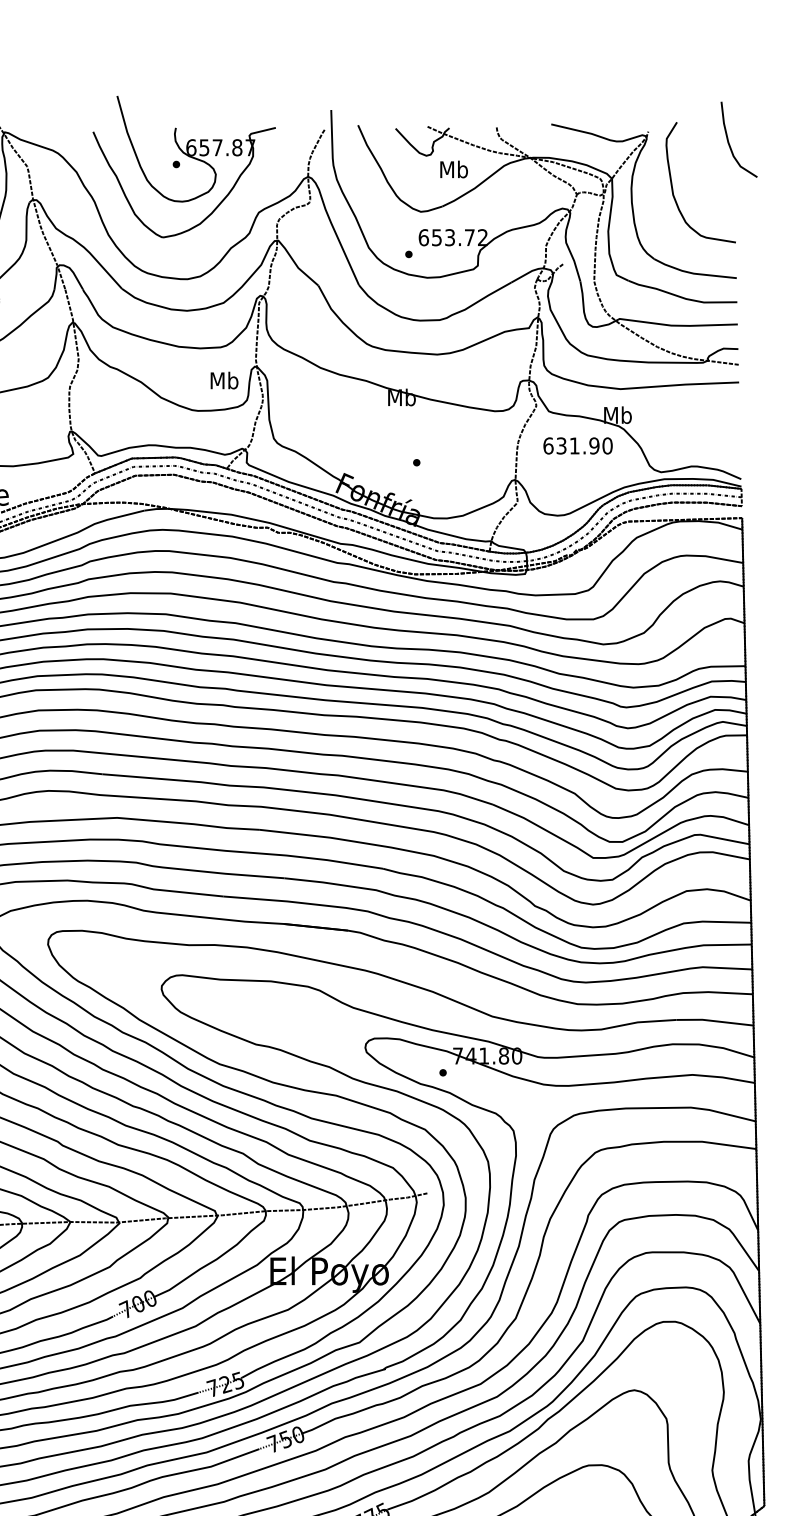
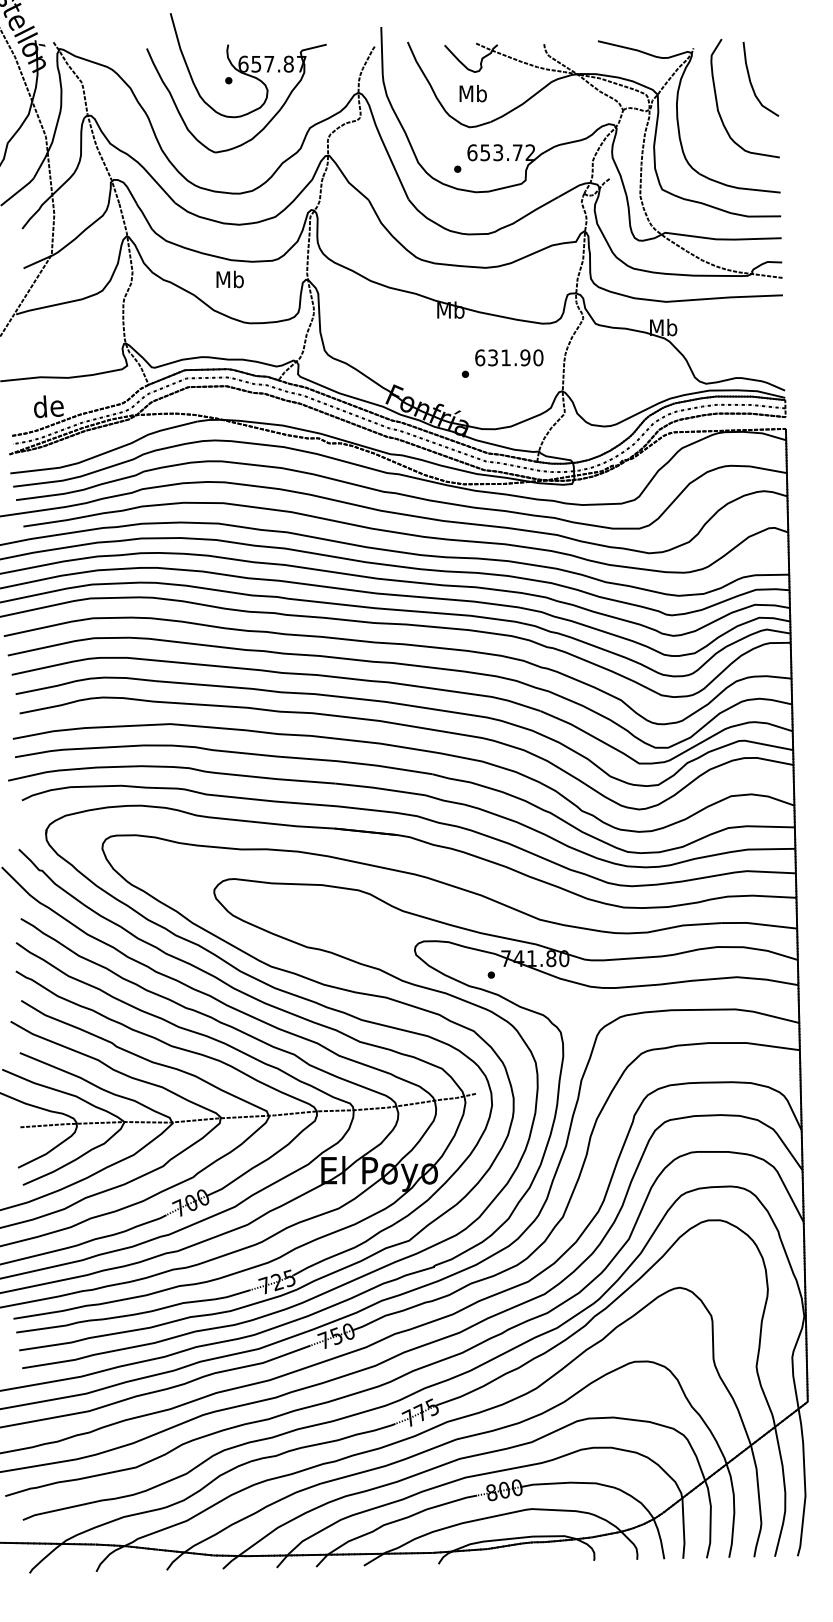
curve: (729, 141) -> (751, 81), moved
text: (453, 169) -> (472, 93), moved
text: (223, 380) -> (229, 279), moved
text: (578, 445) -> (509, 357), moved

